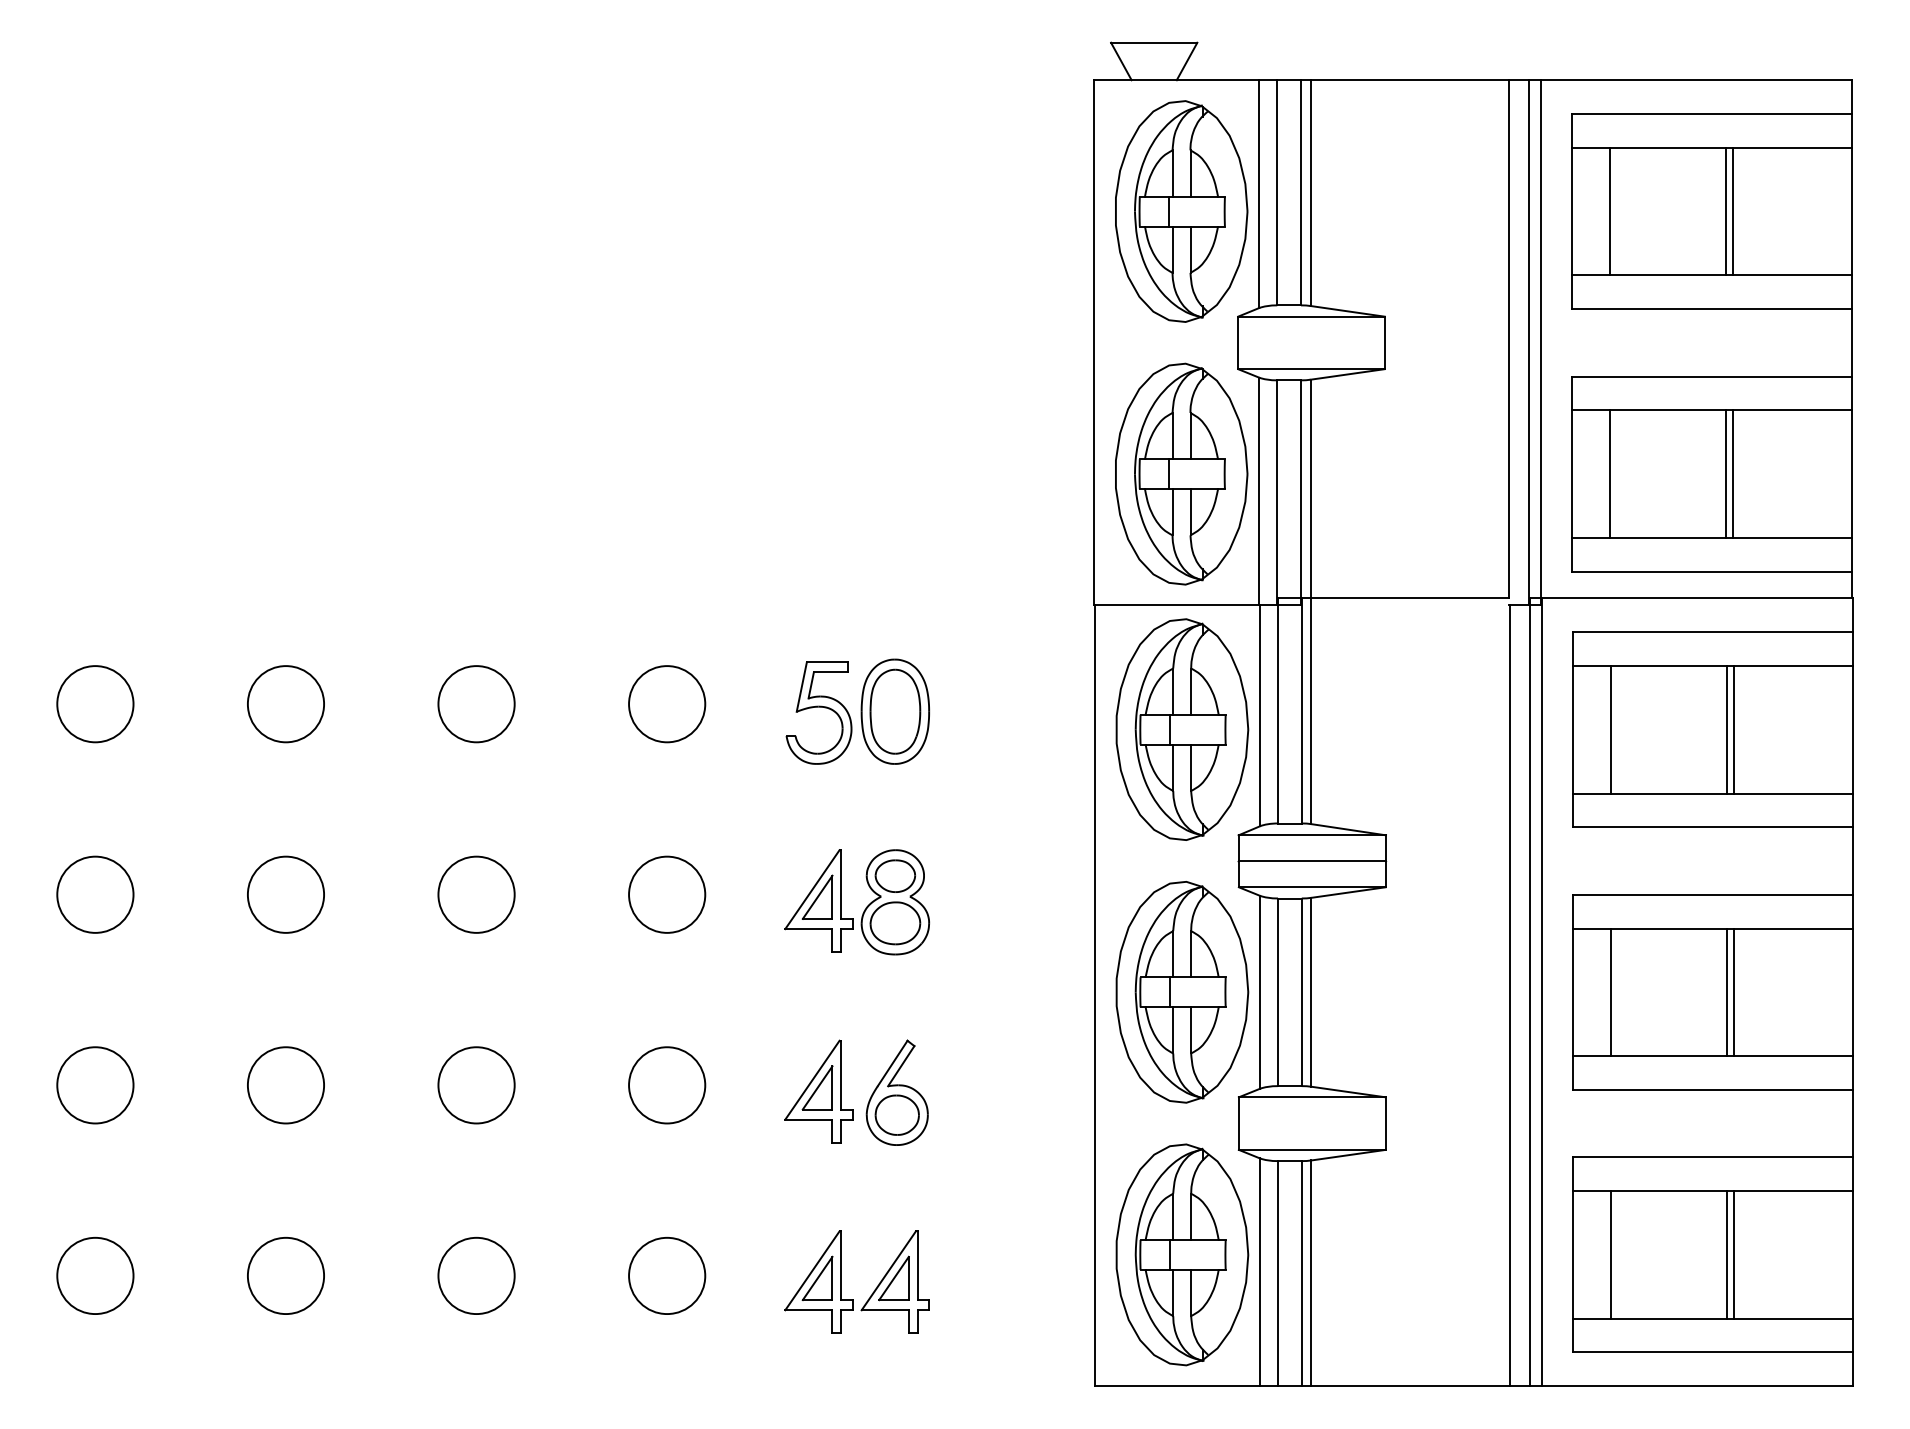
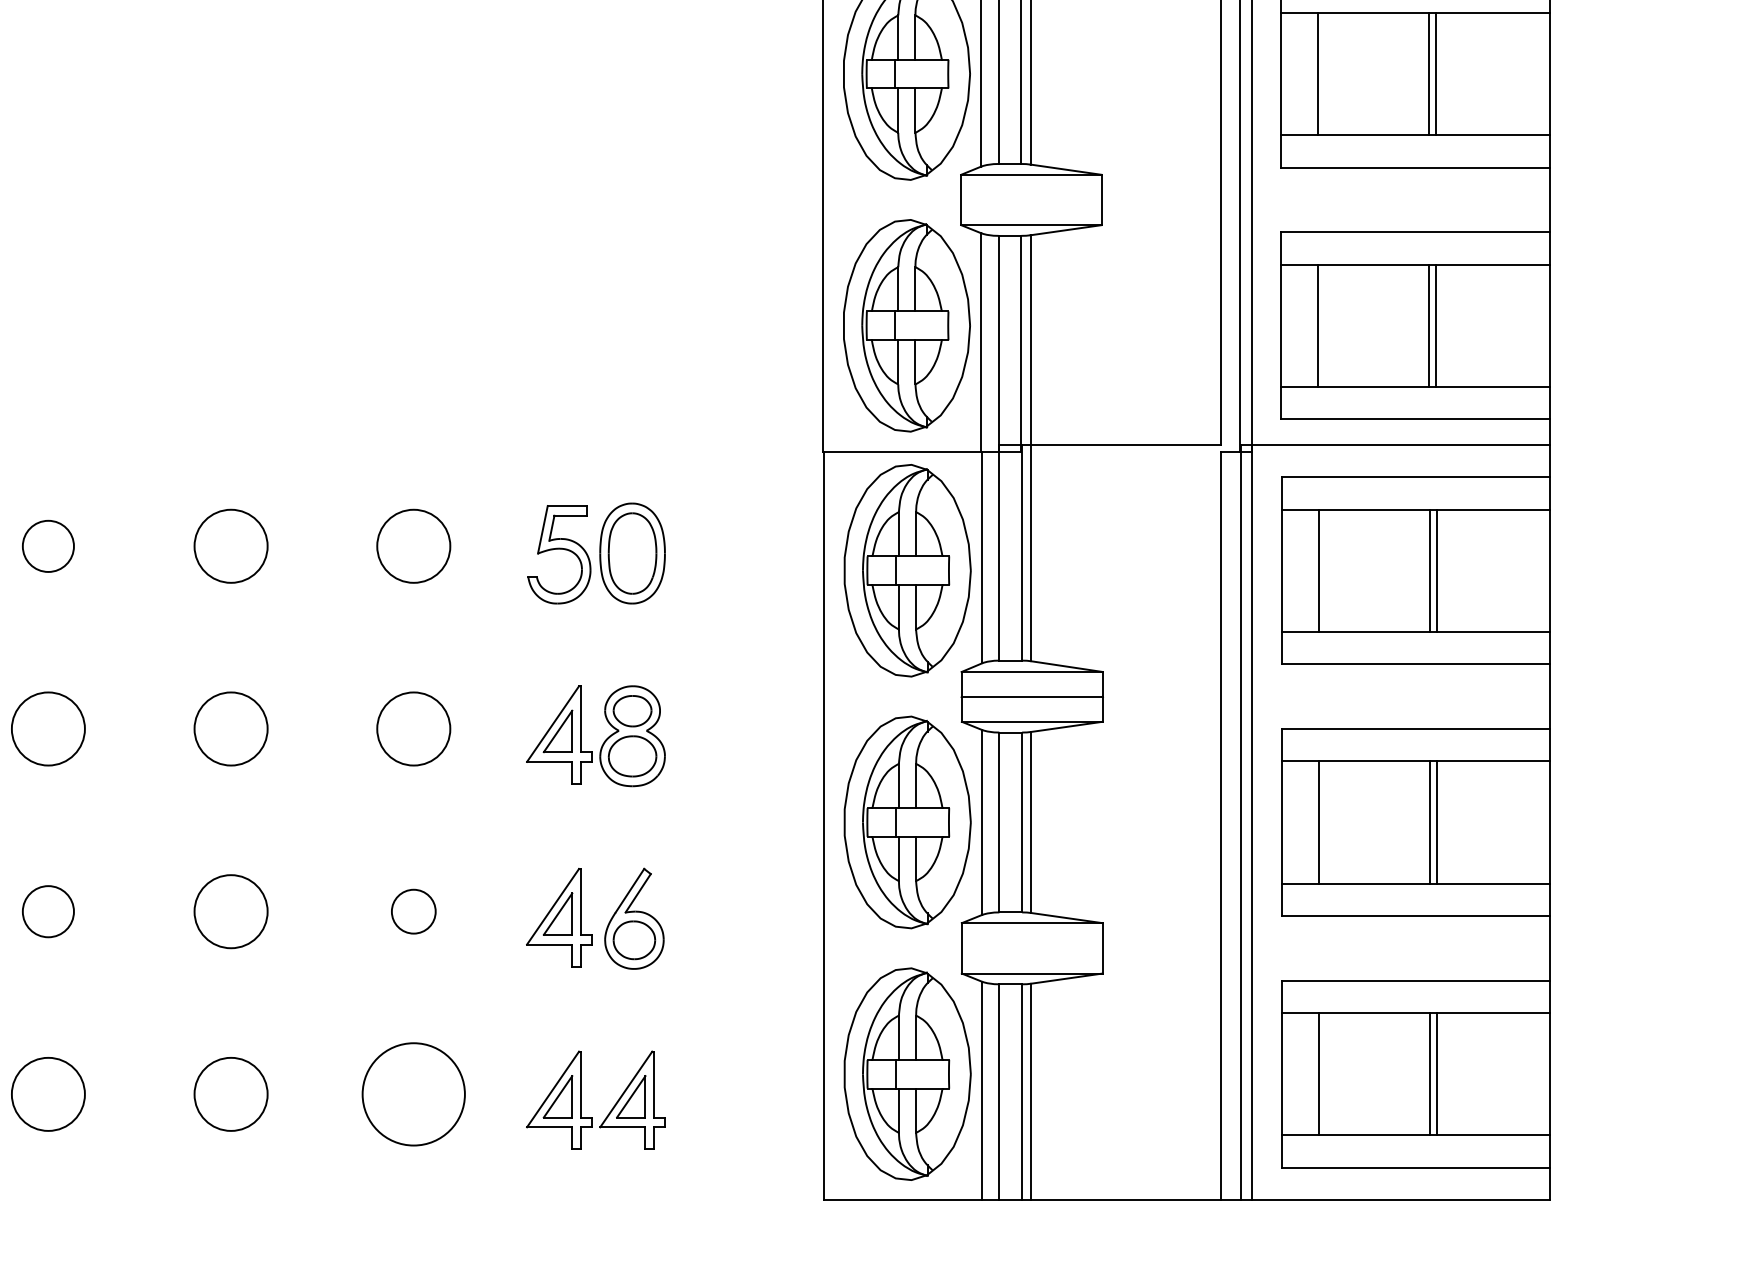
circle: (285, 704) -> (47, 546), size x0.7
circle: (285, 1085) -> (47, 911), size x0.7
circle: (667, 1085) -> (414, 911), size x0.6
circle: (667, 1275) -> (414, 1093), size x1.4

